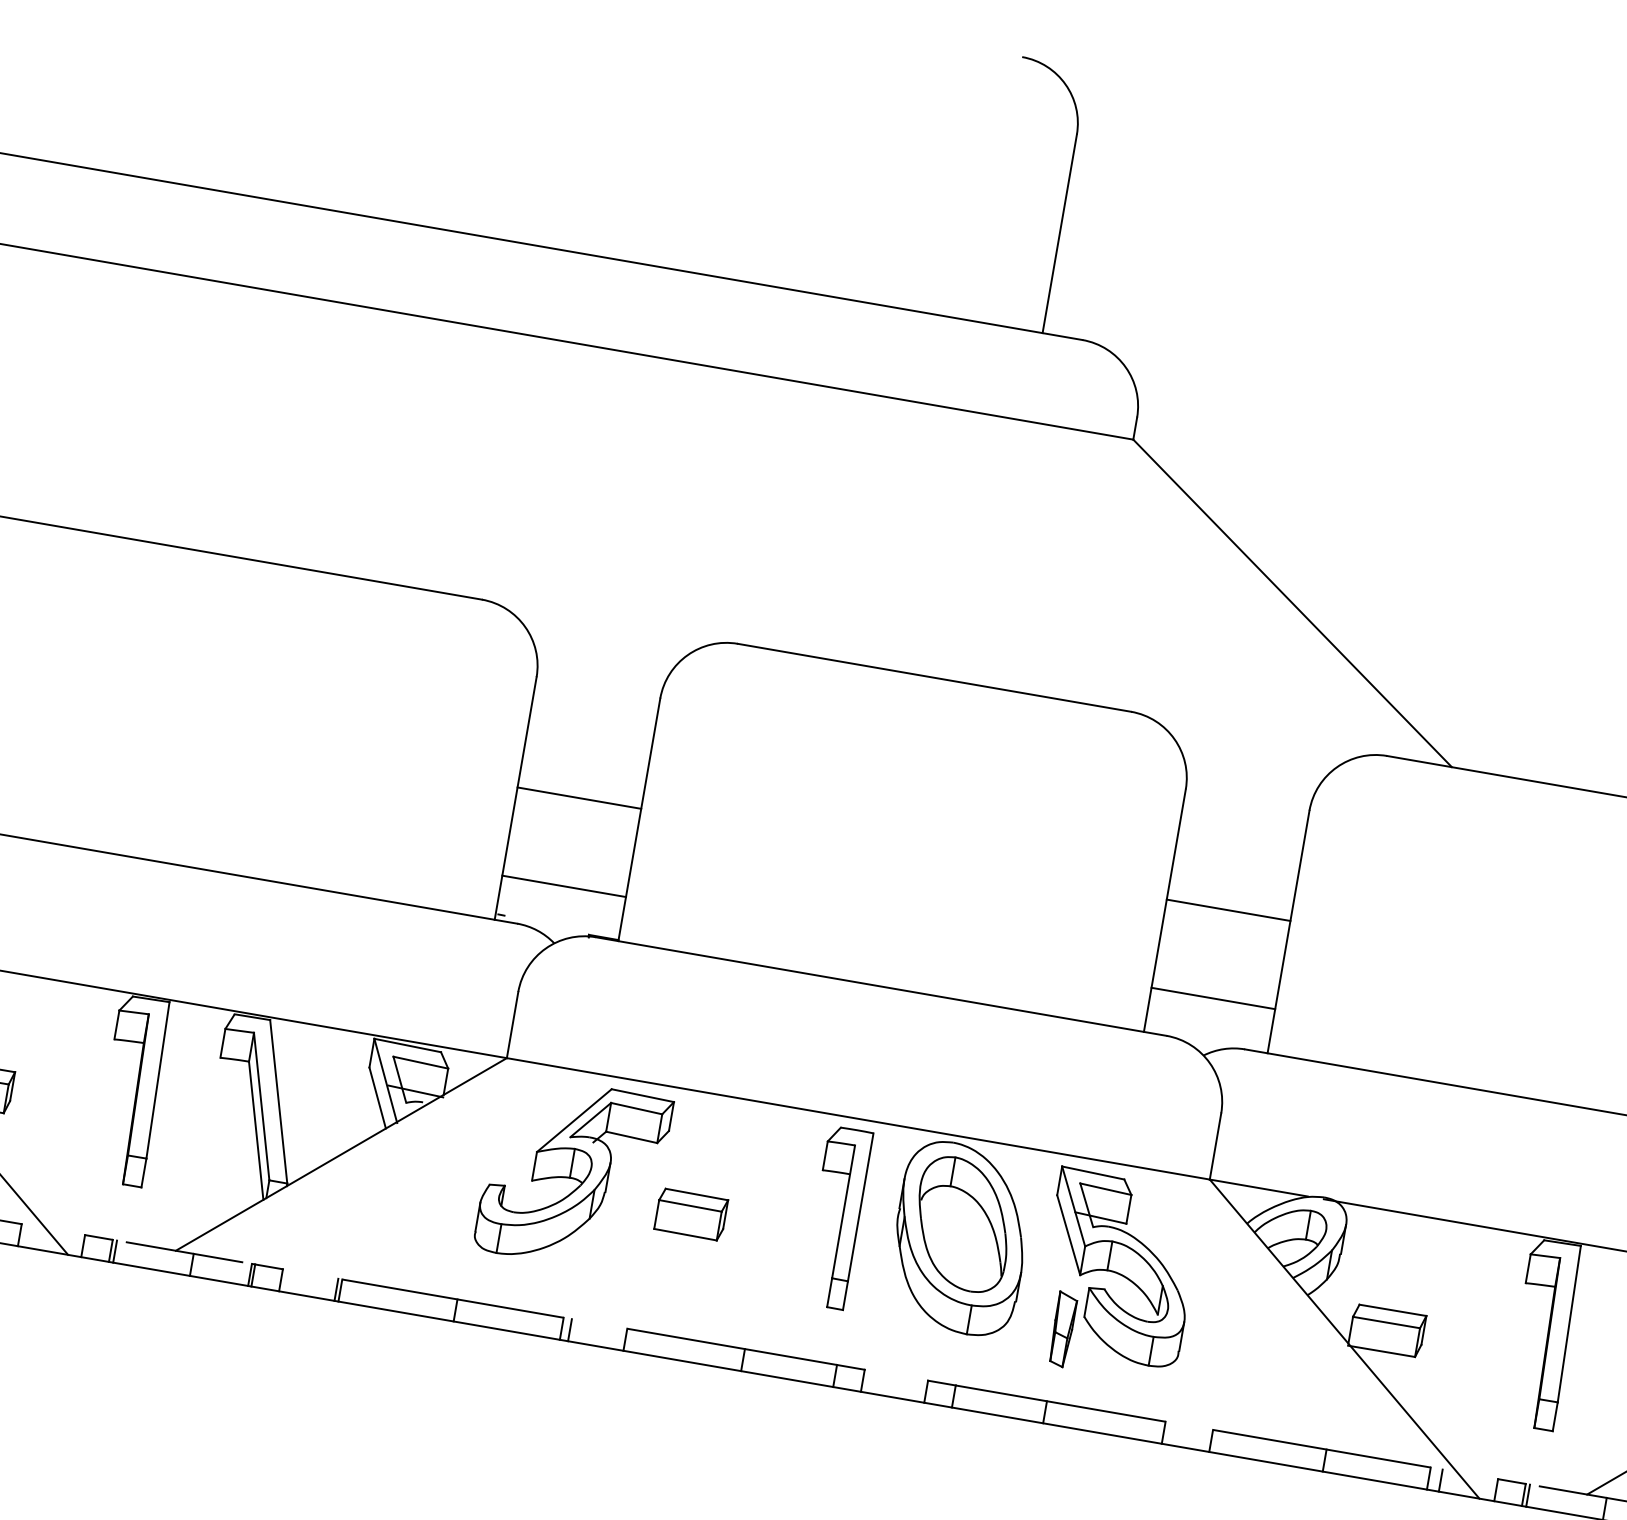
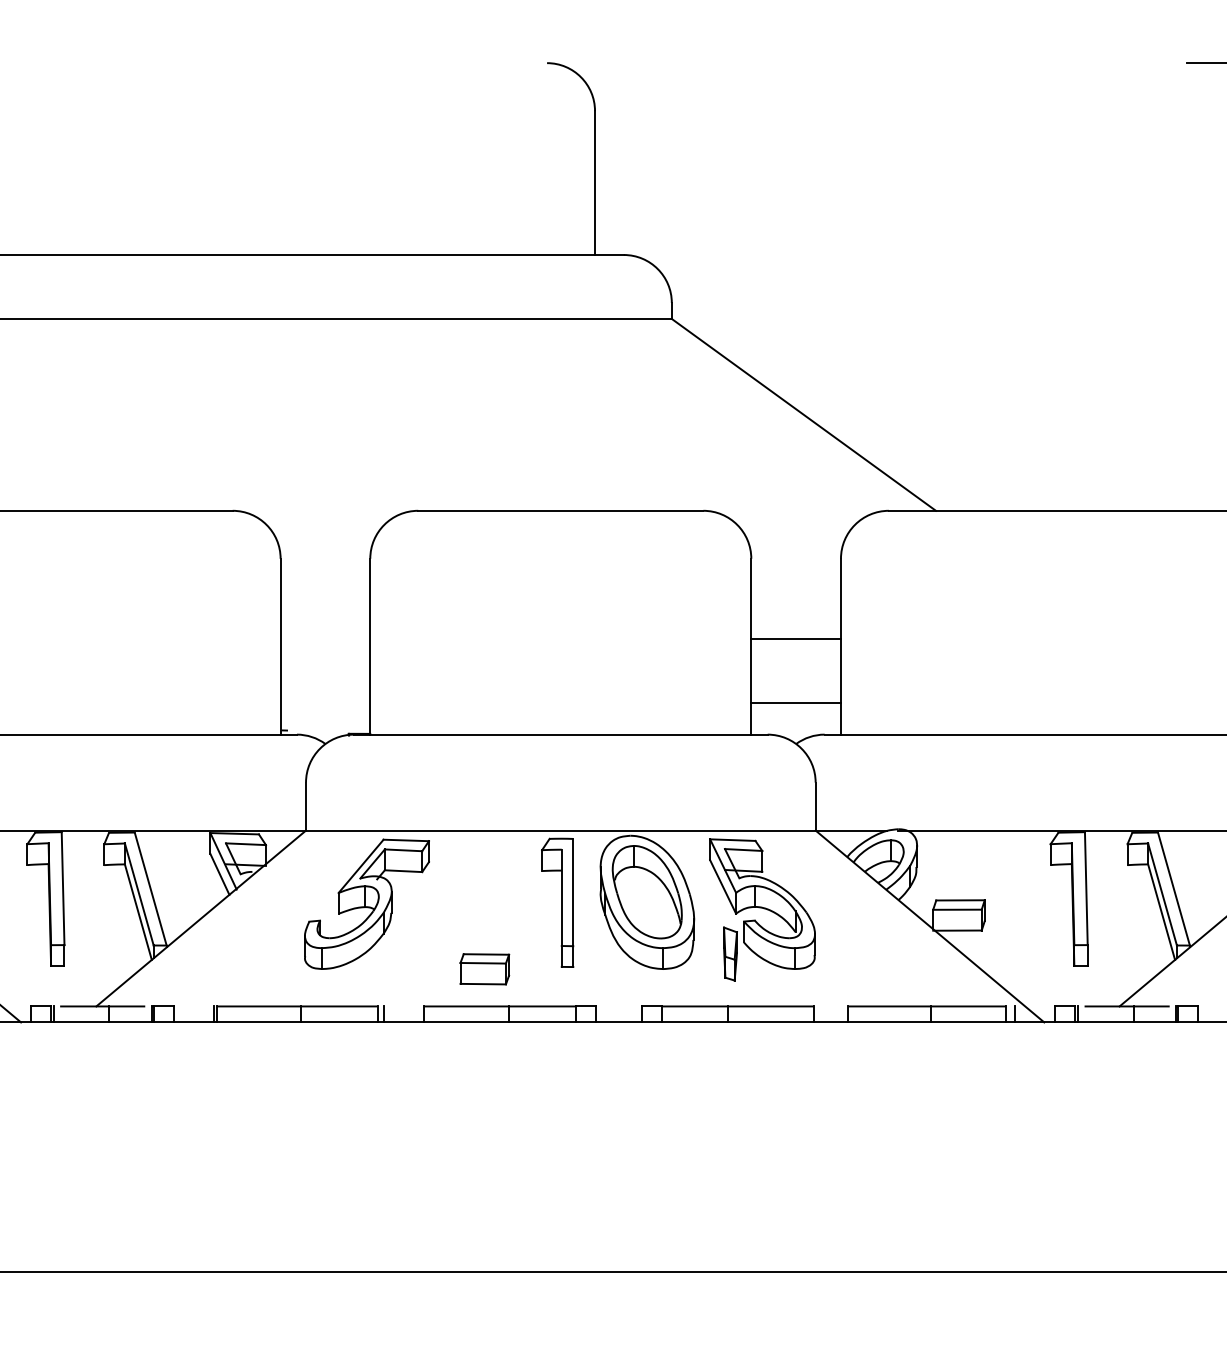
line: (579, 797) -> (325, 638), removed
line: (564, 886) -> (325, 702), removed
part: (690, 1214) -> (484, 969), moved

